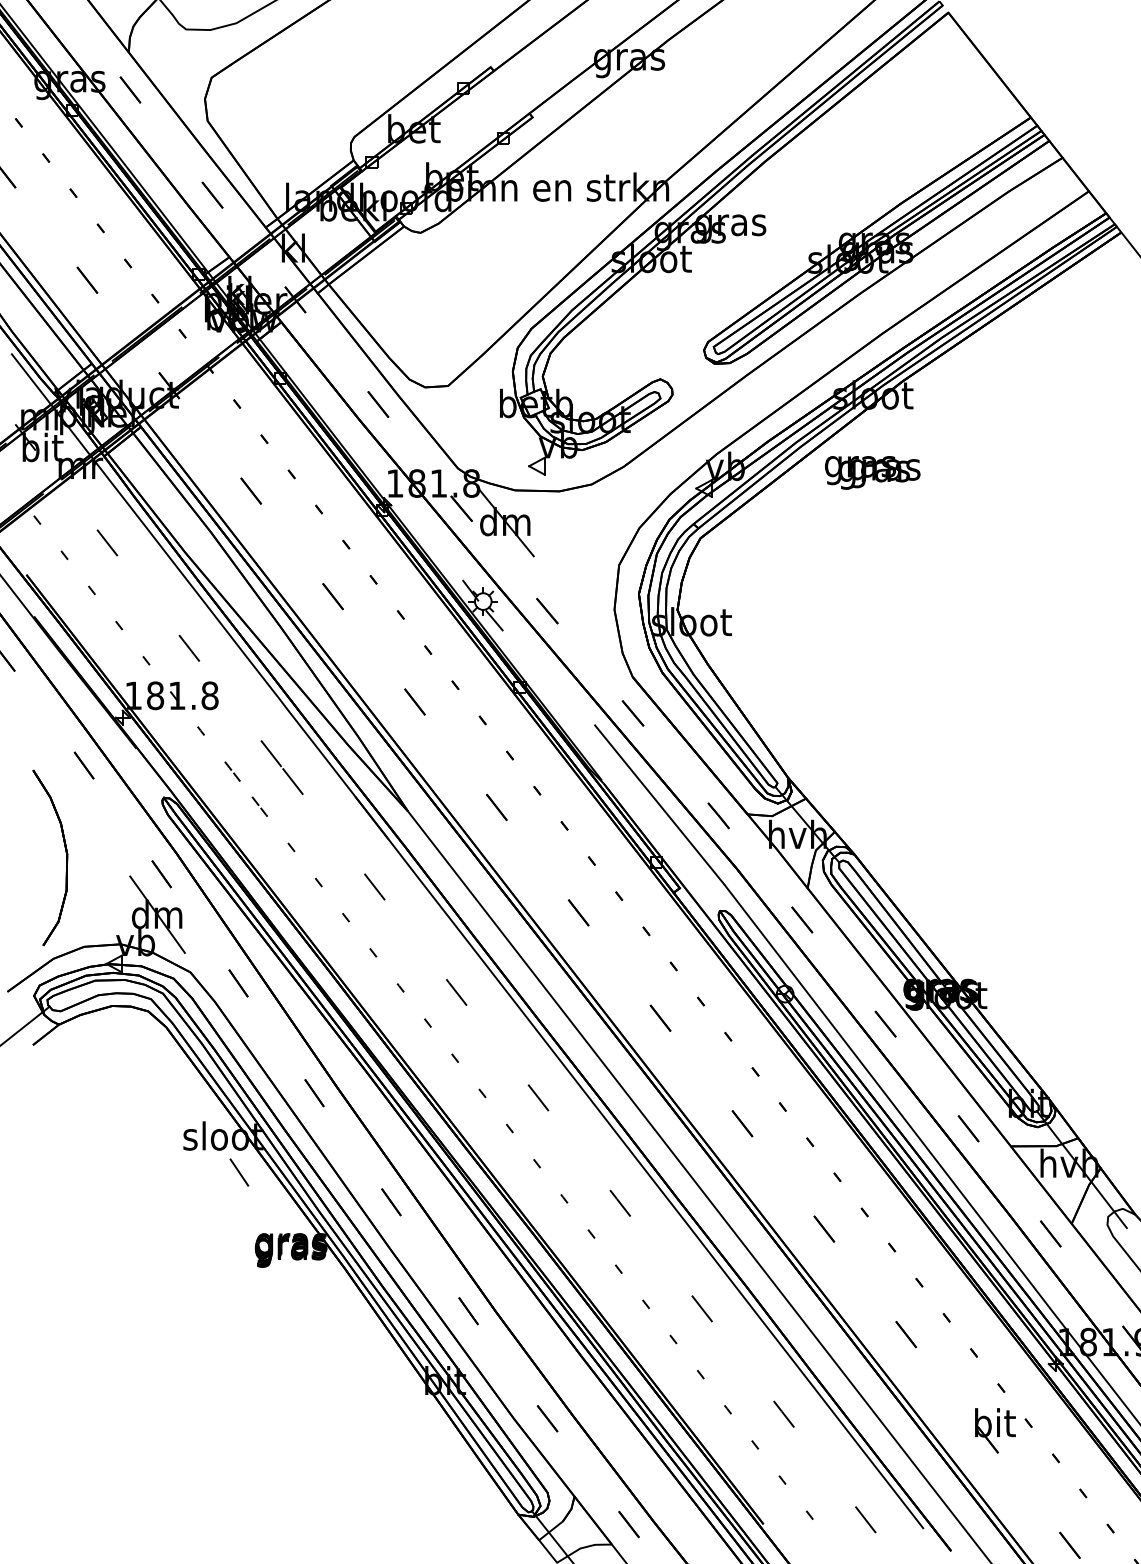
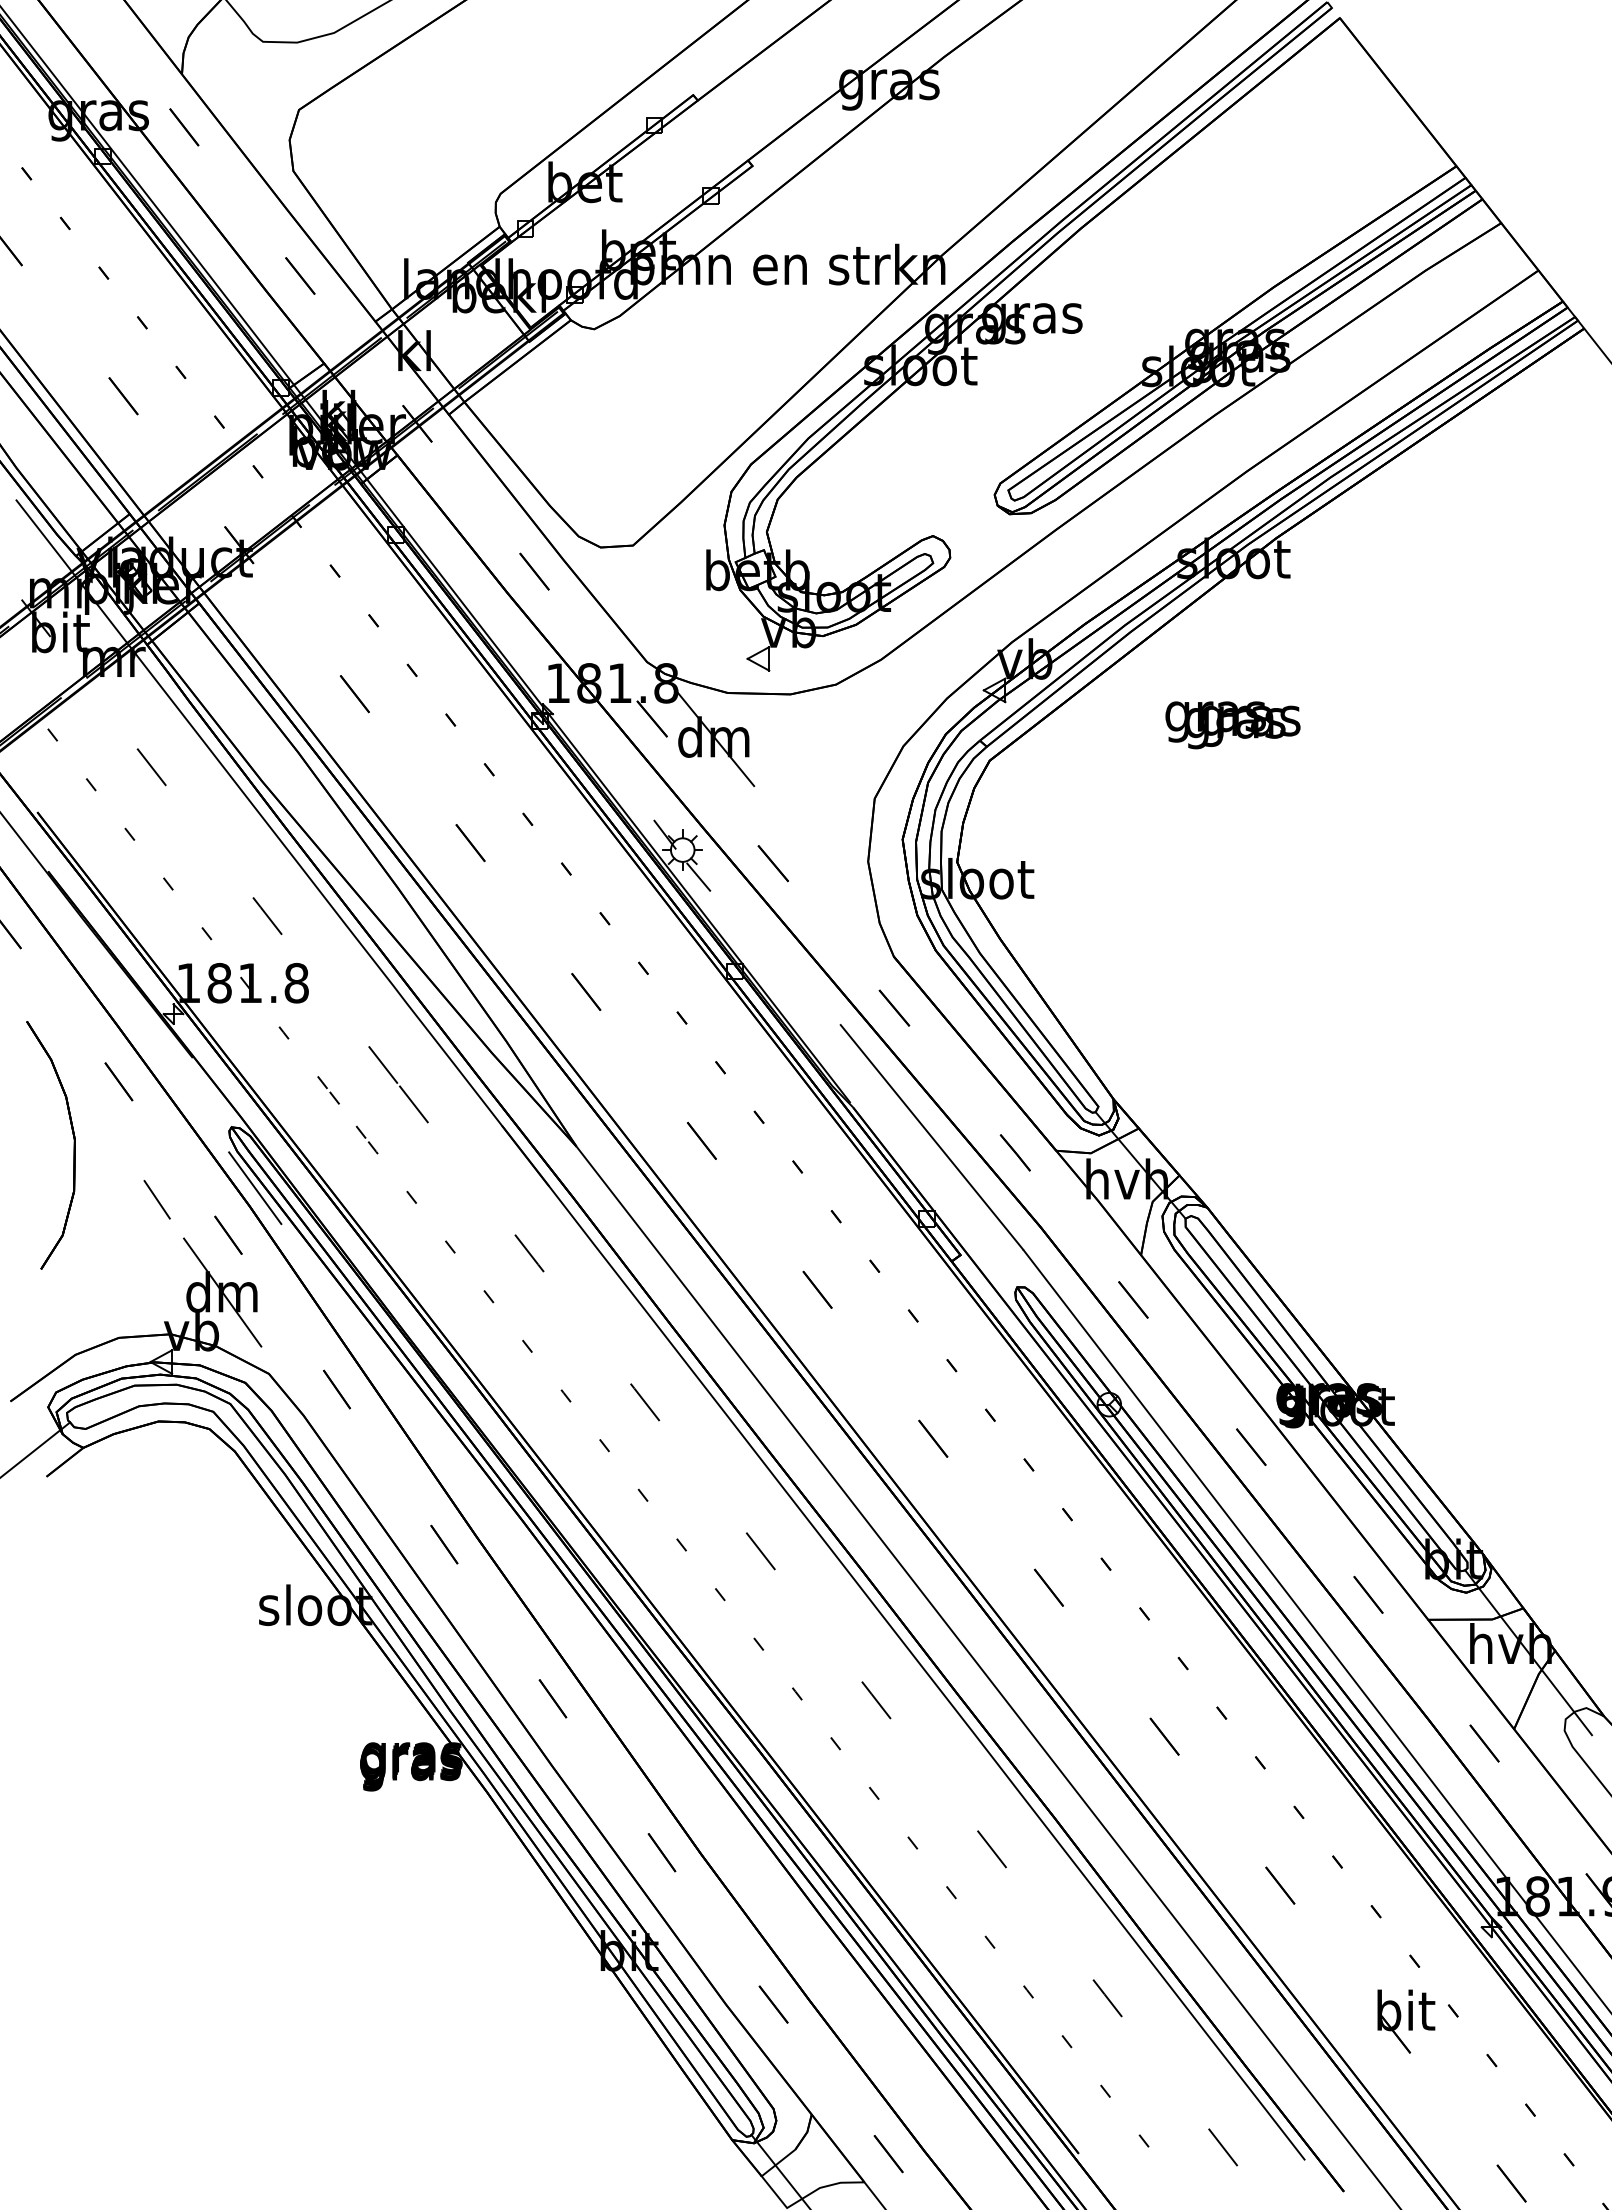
text: (872, 473) -> (1232, 725), moved
line: (180, 841) -> (255, 1188), added
part: (66, 858) -> (73, 1145), moved
line: (238, 1172) -> (156, 1199), moved

